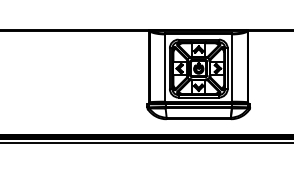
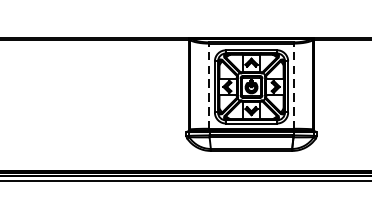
line: (165, 68) -> (209, 86), solid -> dashed
line: (232, 68) -> (294, 86), solid -> dashed

